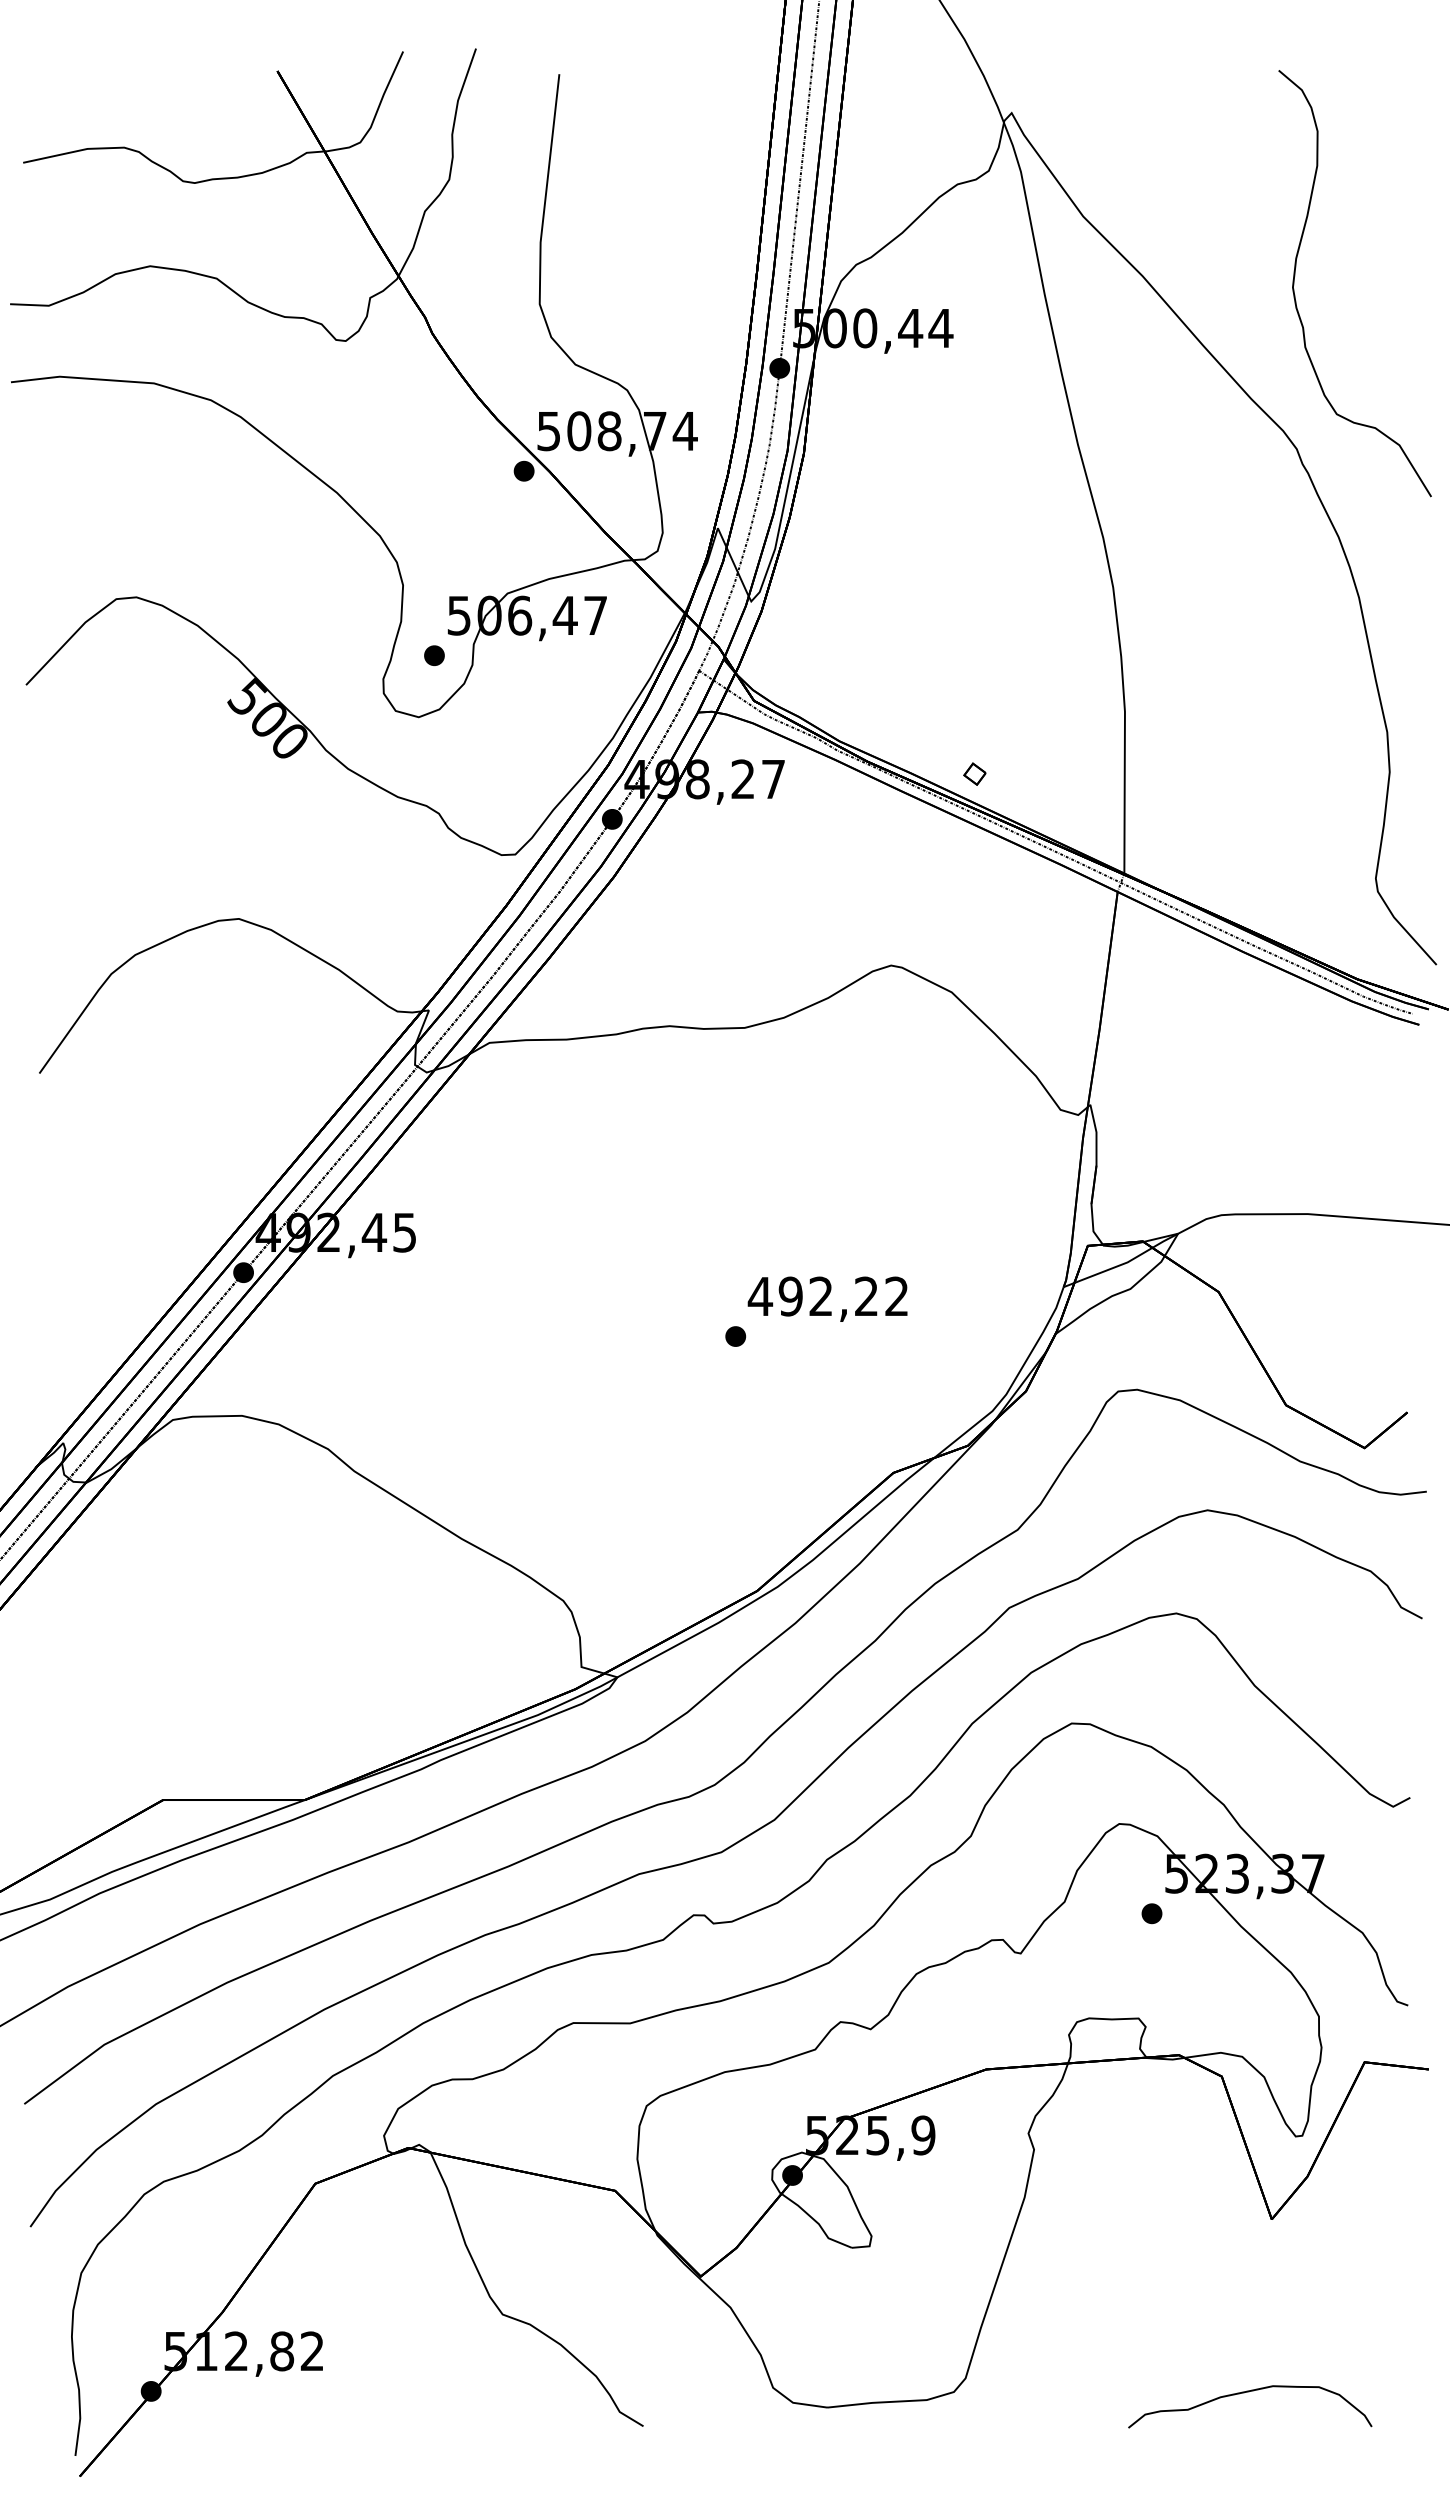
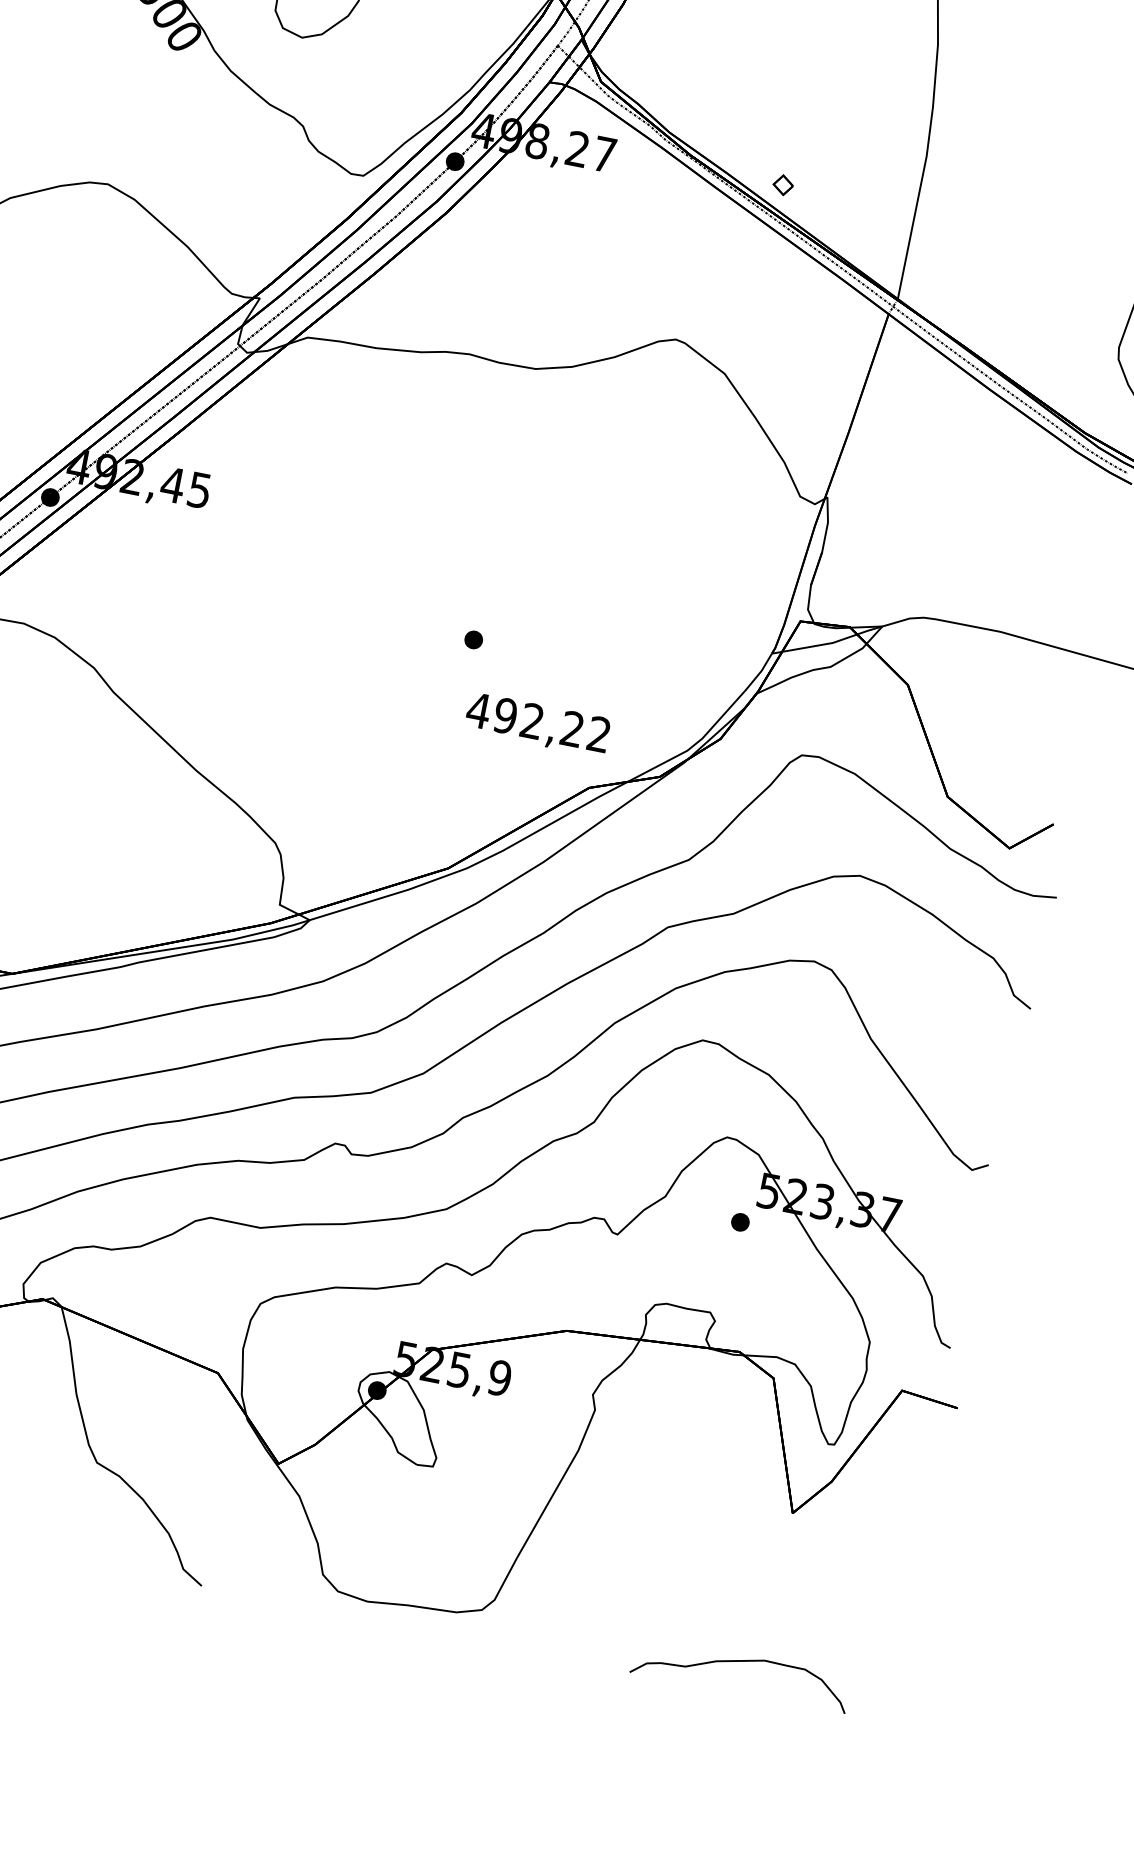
text: (827, 1298) -> (537, 724), moved

